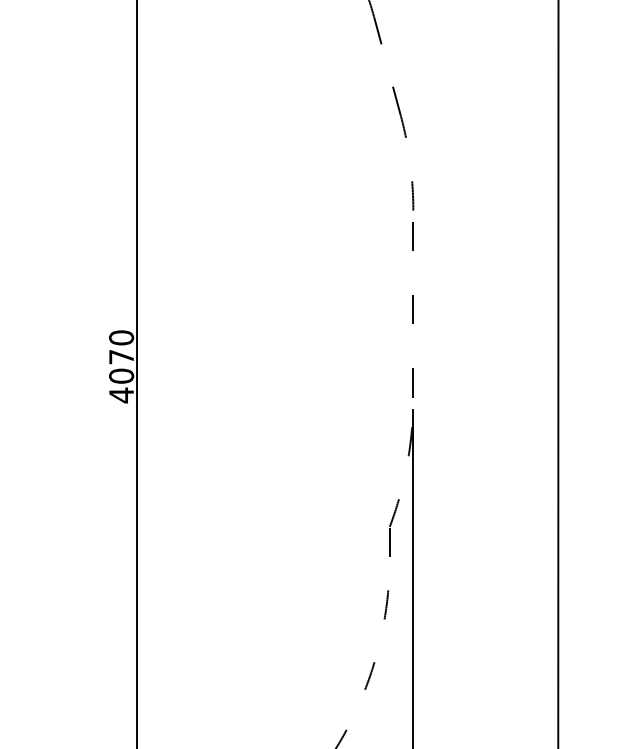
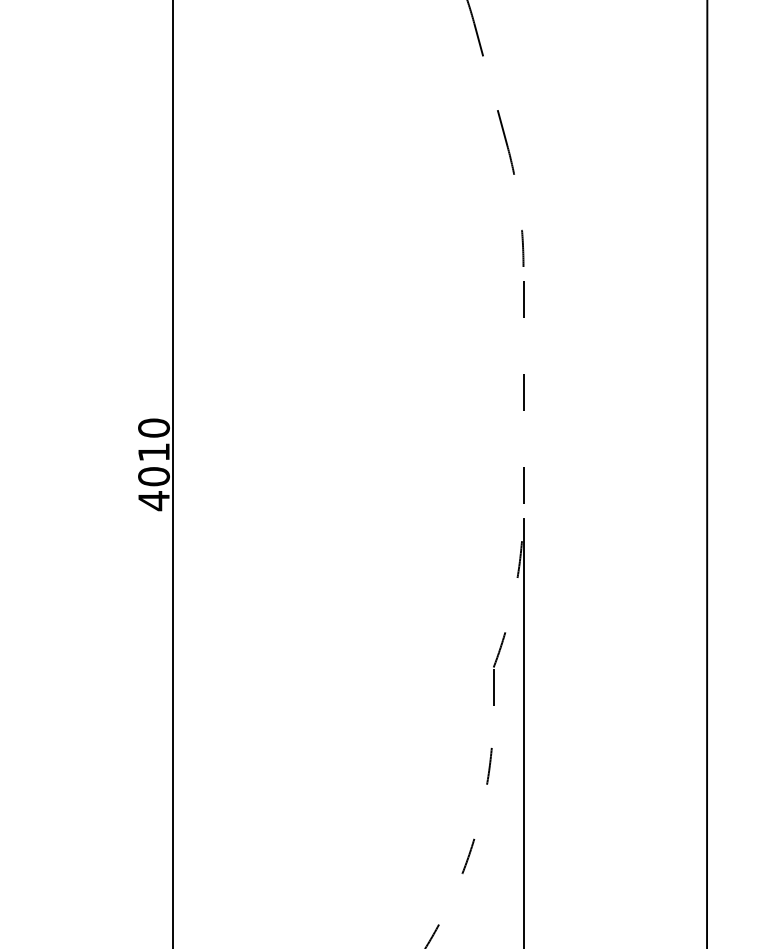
text: (121, 357) -> (153, 452), 4070 -> 4010

